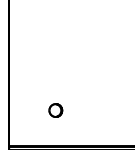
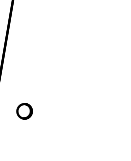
part: (55, 110) -> (24, 111), moved

